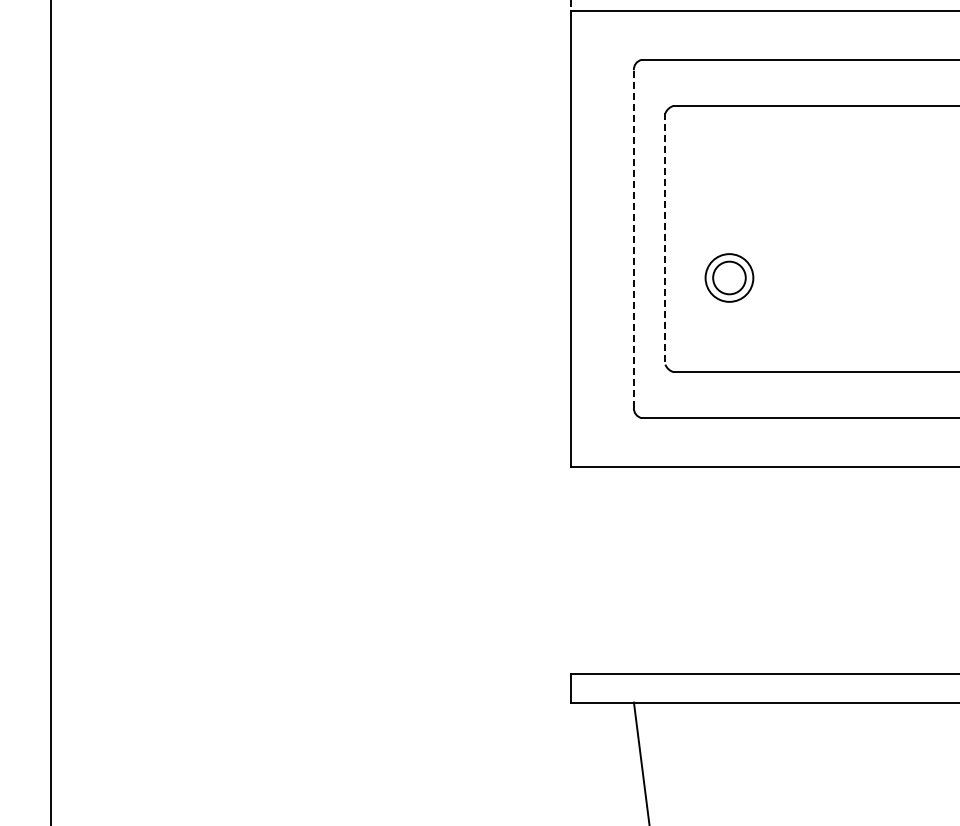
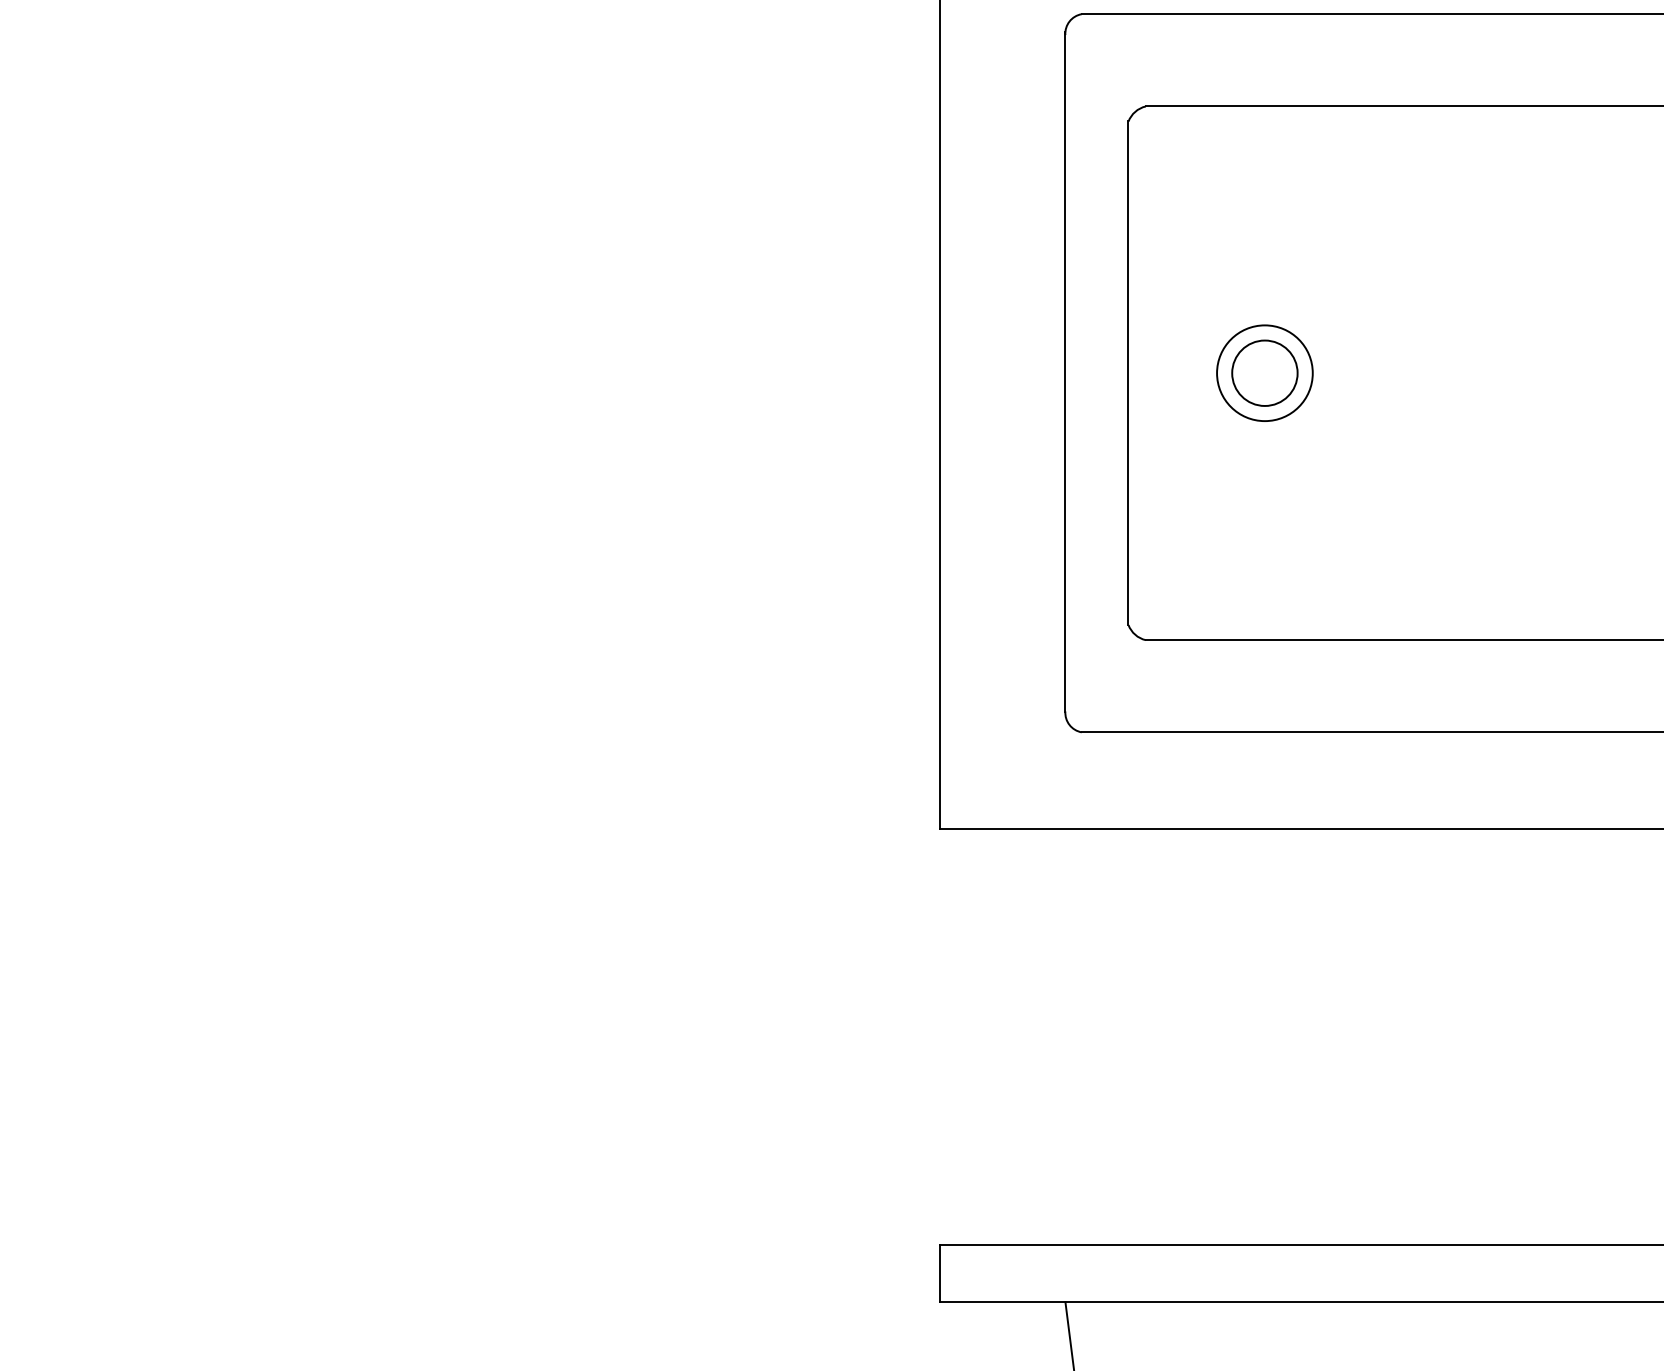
line: (633, 237) -> (1064, 370), dashed -> solid
line: (665, 239) -> (1128, 374), dashed -> solid
part: (729, 277) -> (1264, 372), moved

